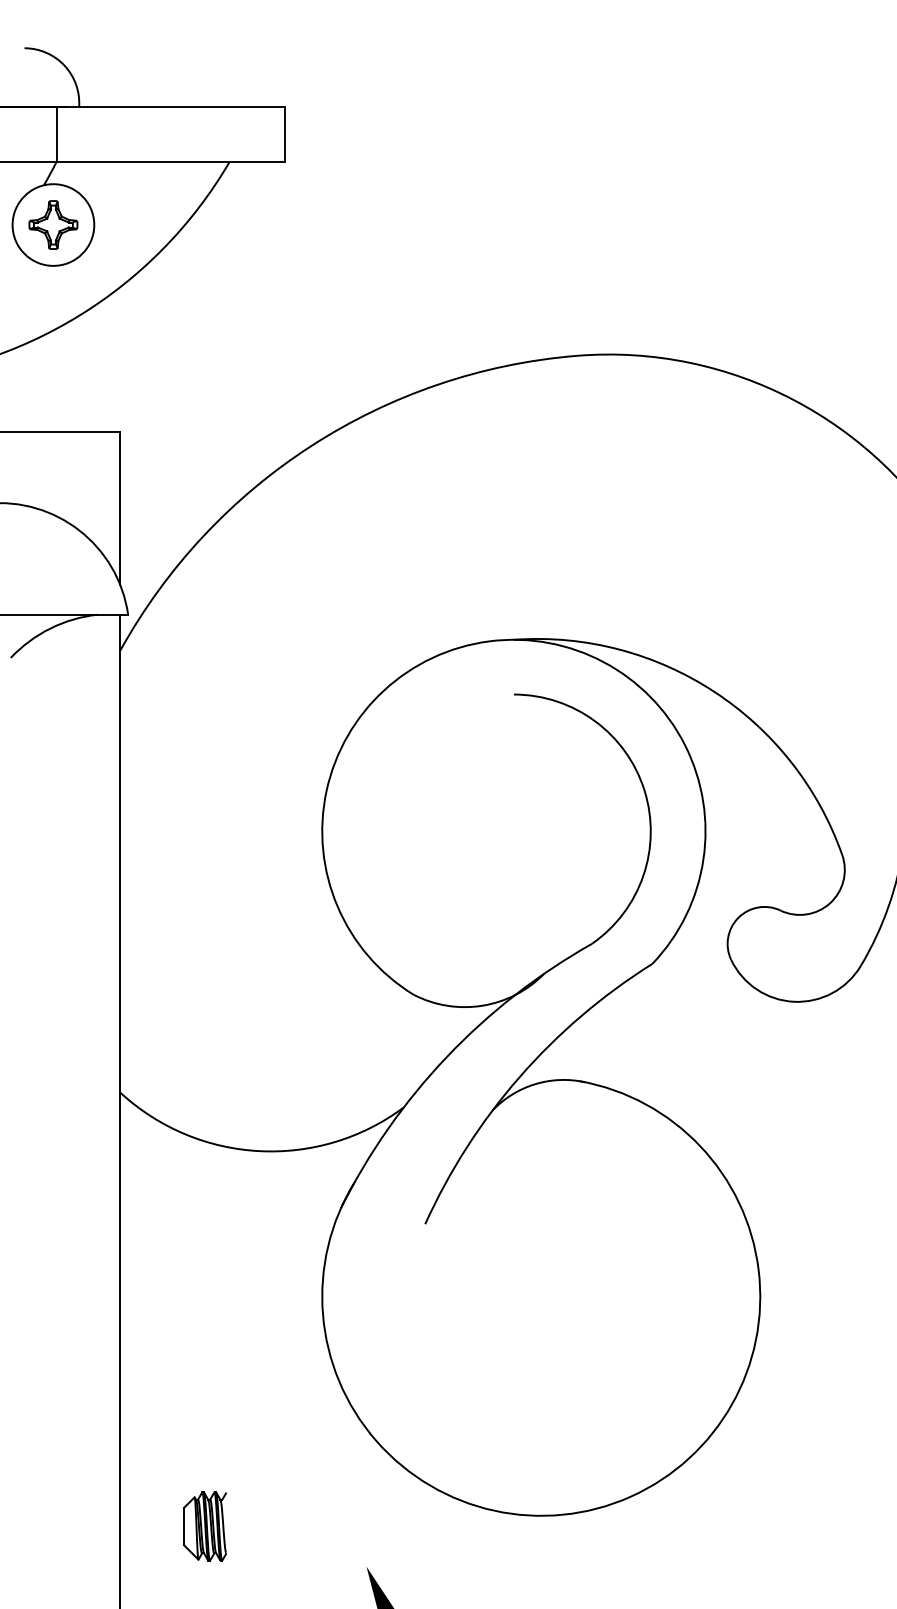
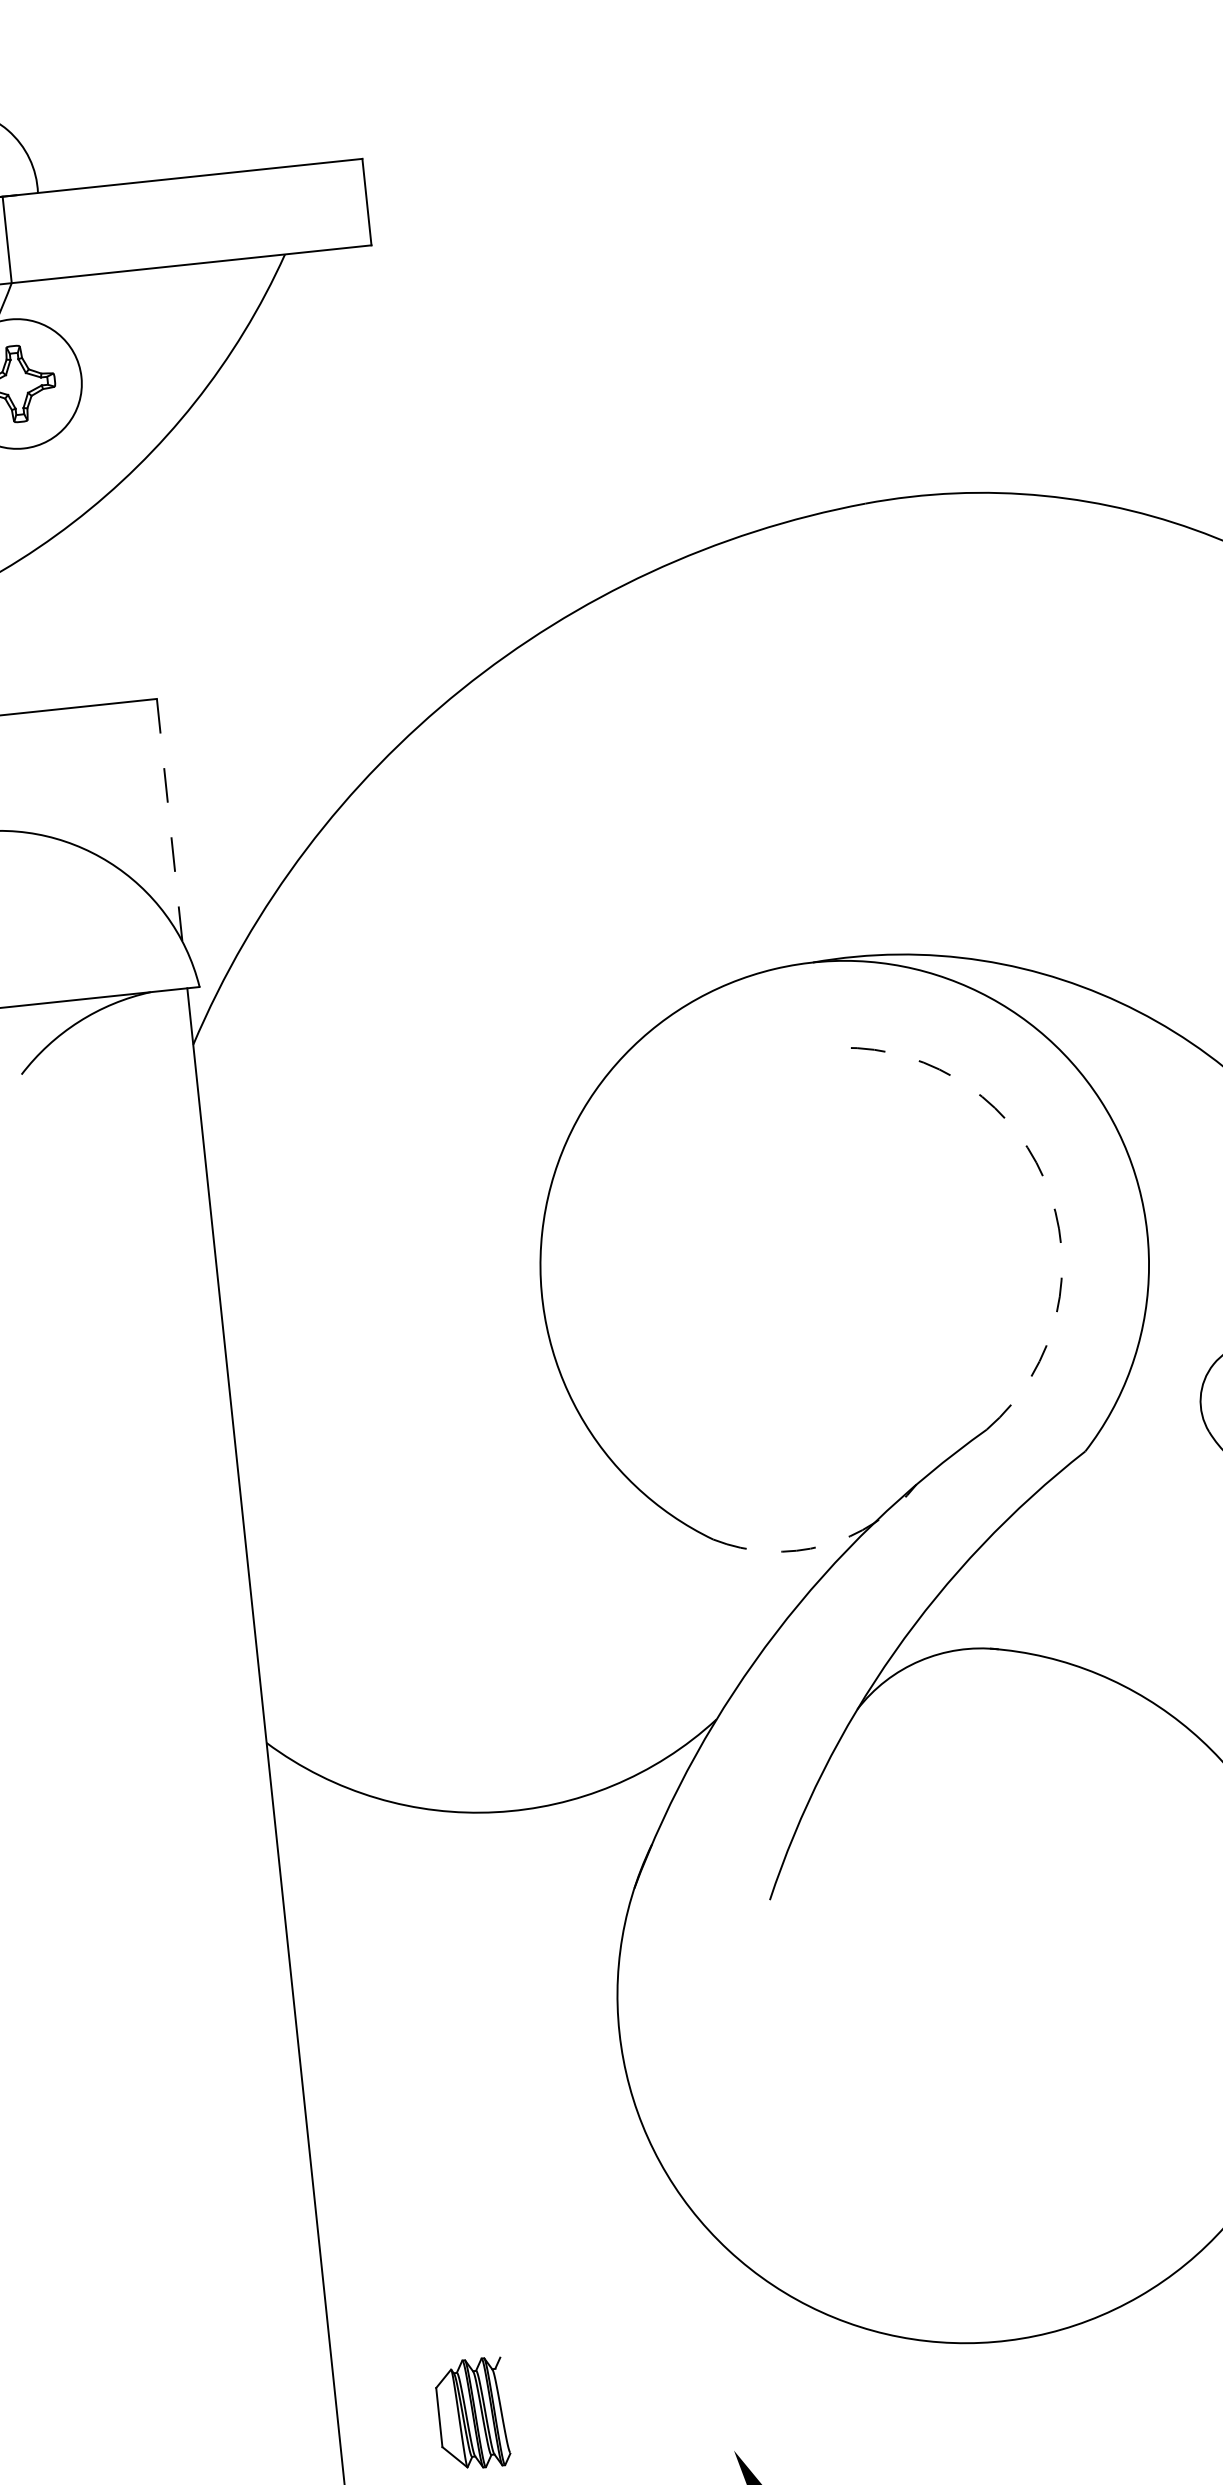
line: (120, 508) -> (169, 820), solid -> dashed
arc: (644, 790) -> (1044, 1178), solid -> dashed
arc: (482, 1005) -> (824, 1545), solid -> dashed

